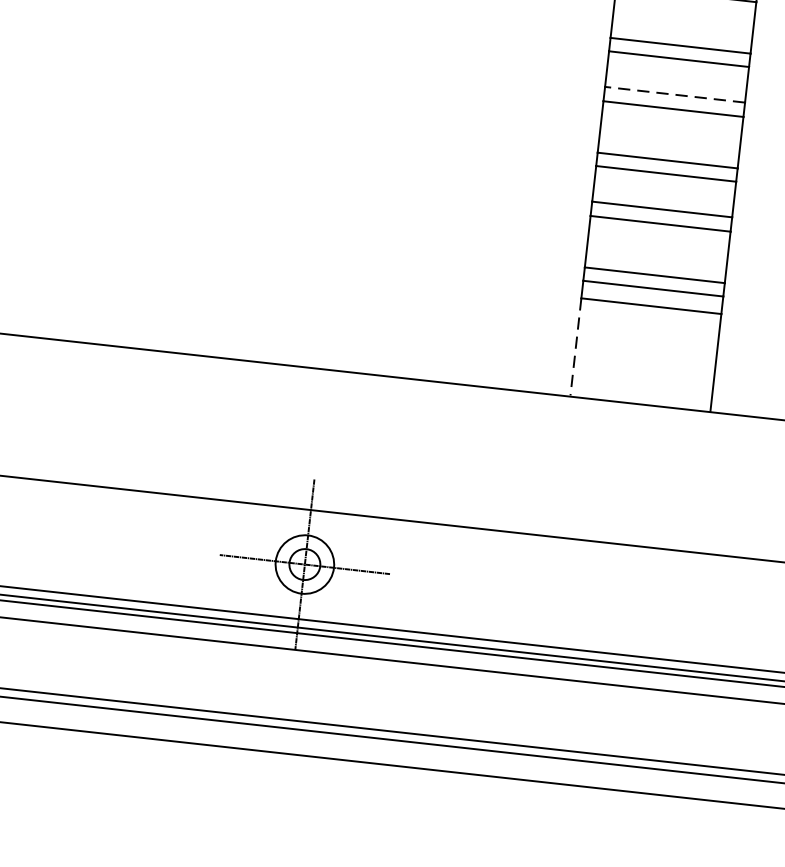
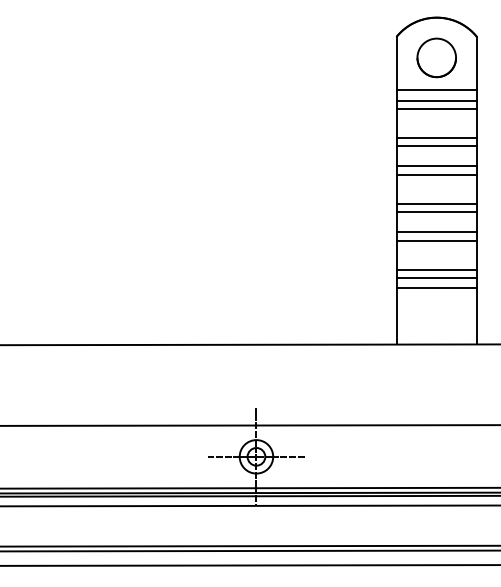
line: (674, 94) -> (436, 166), dashed -> solid
line: (576, 346) -> (396, 315), dashed -> solid

